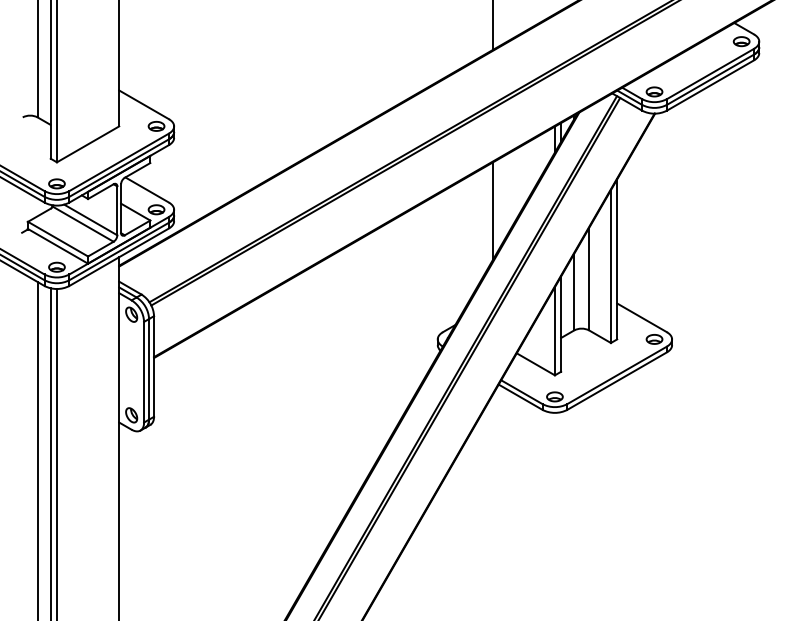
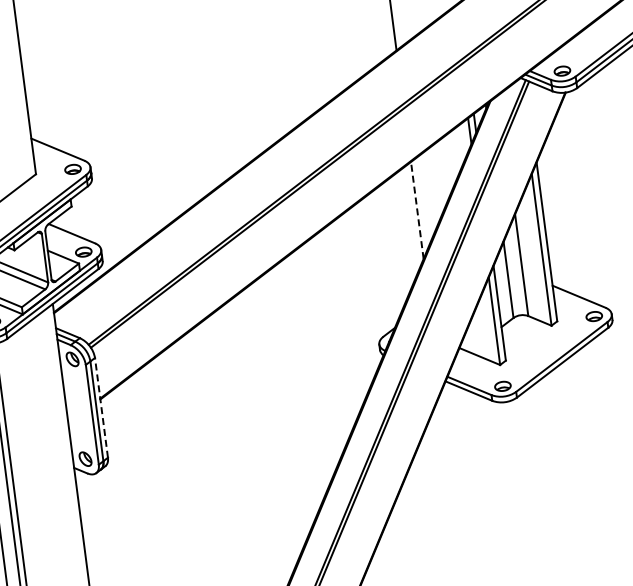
line: (492, 211) -> (417, 210), solid -> dashed
line: (154, 365) -> (101, 406), solid -> dashed

